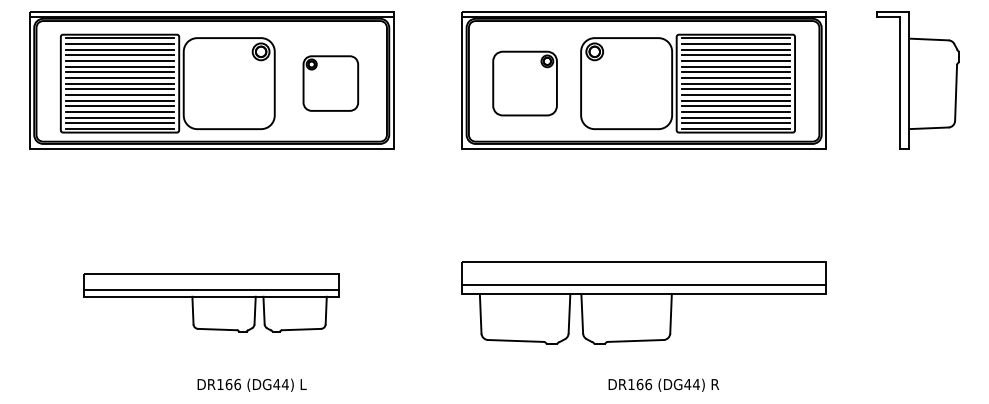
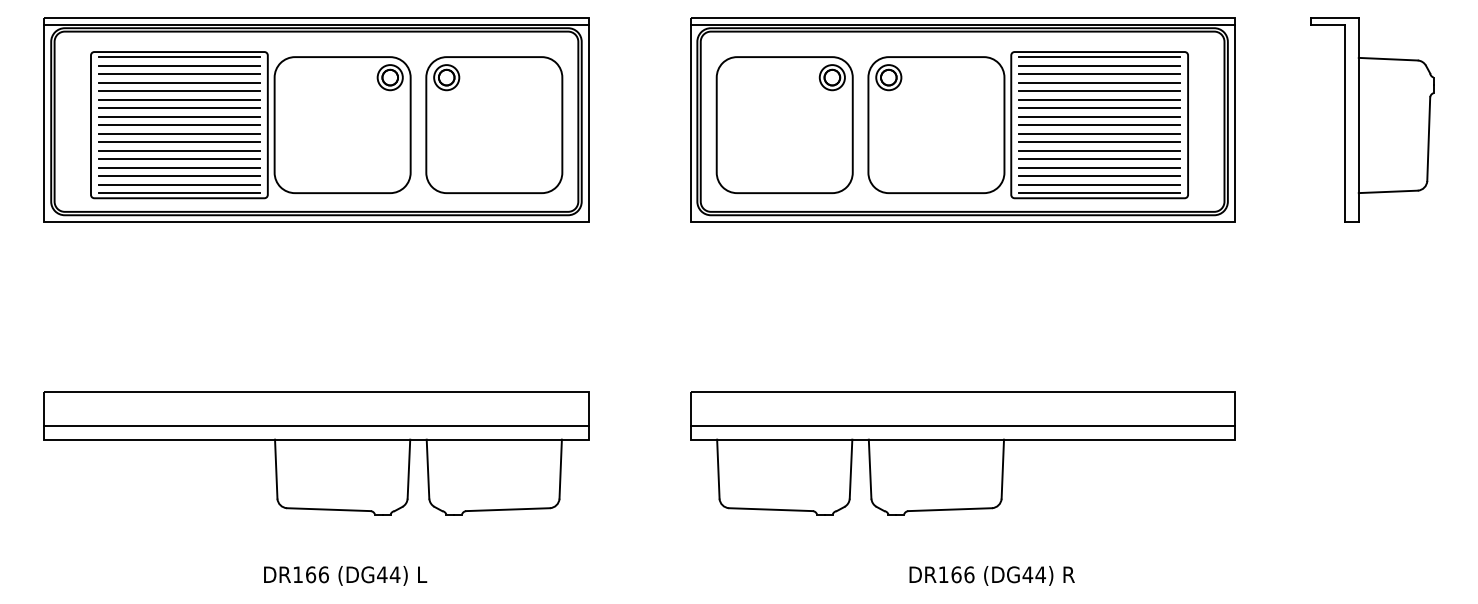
part: (330, 83) -> (493, 124), size x1.67
part: (524, 83) -> (783, 124), size x1.43
part: (211, 302) -> (316, 452), size x1.43
text: (251, 384) -> (344, 574), moved

